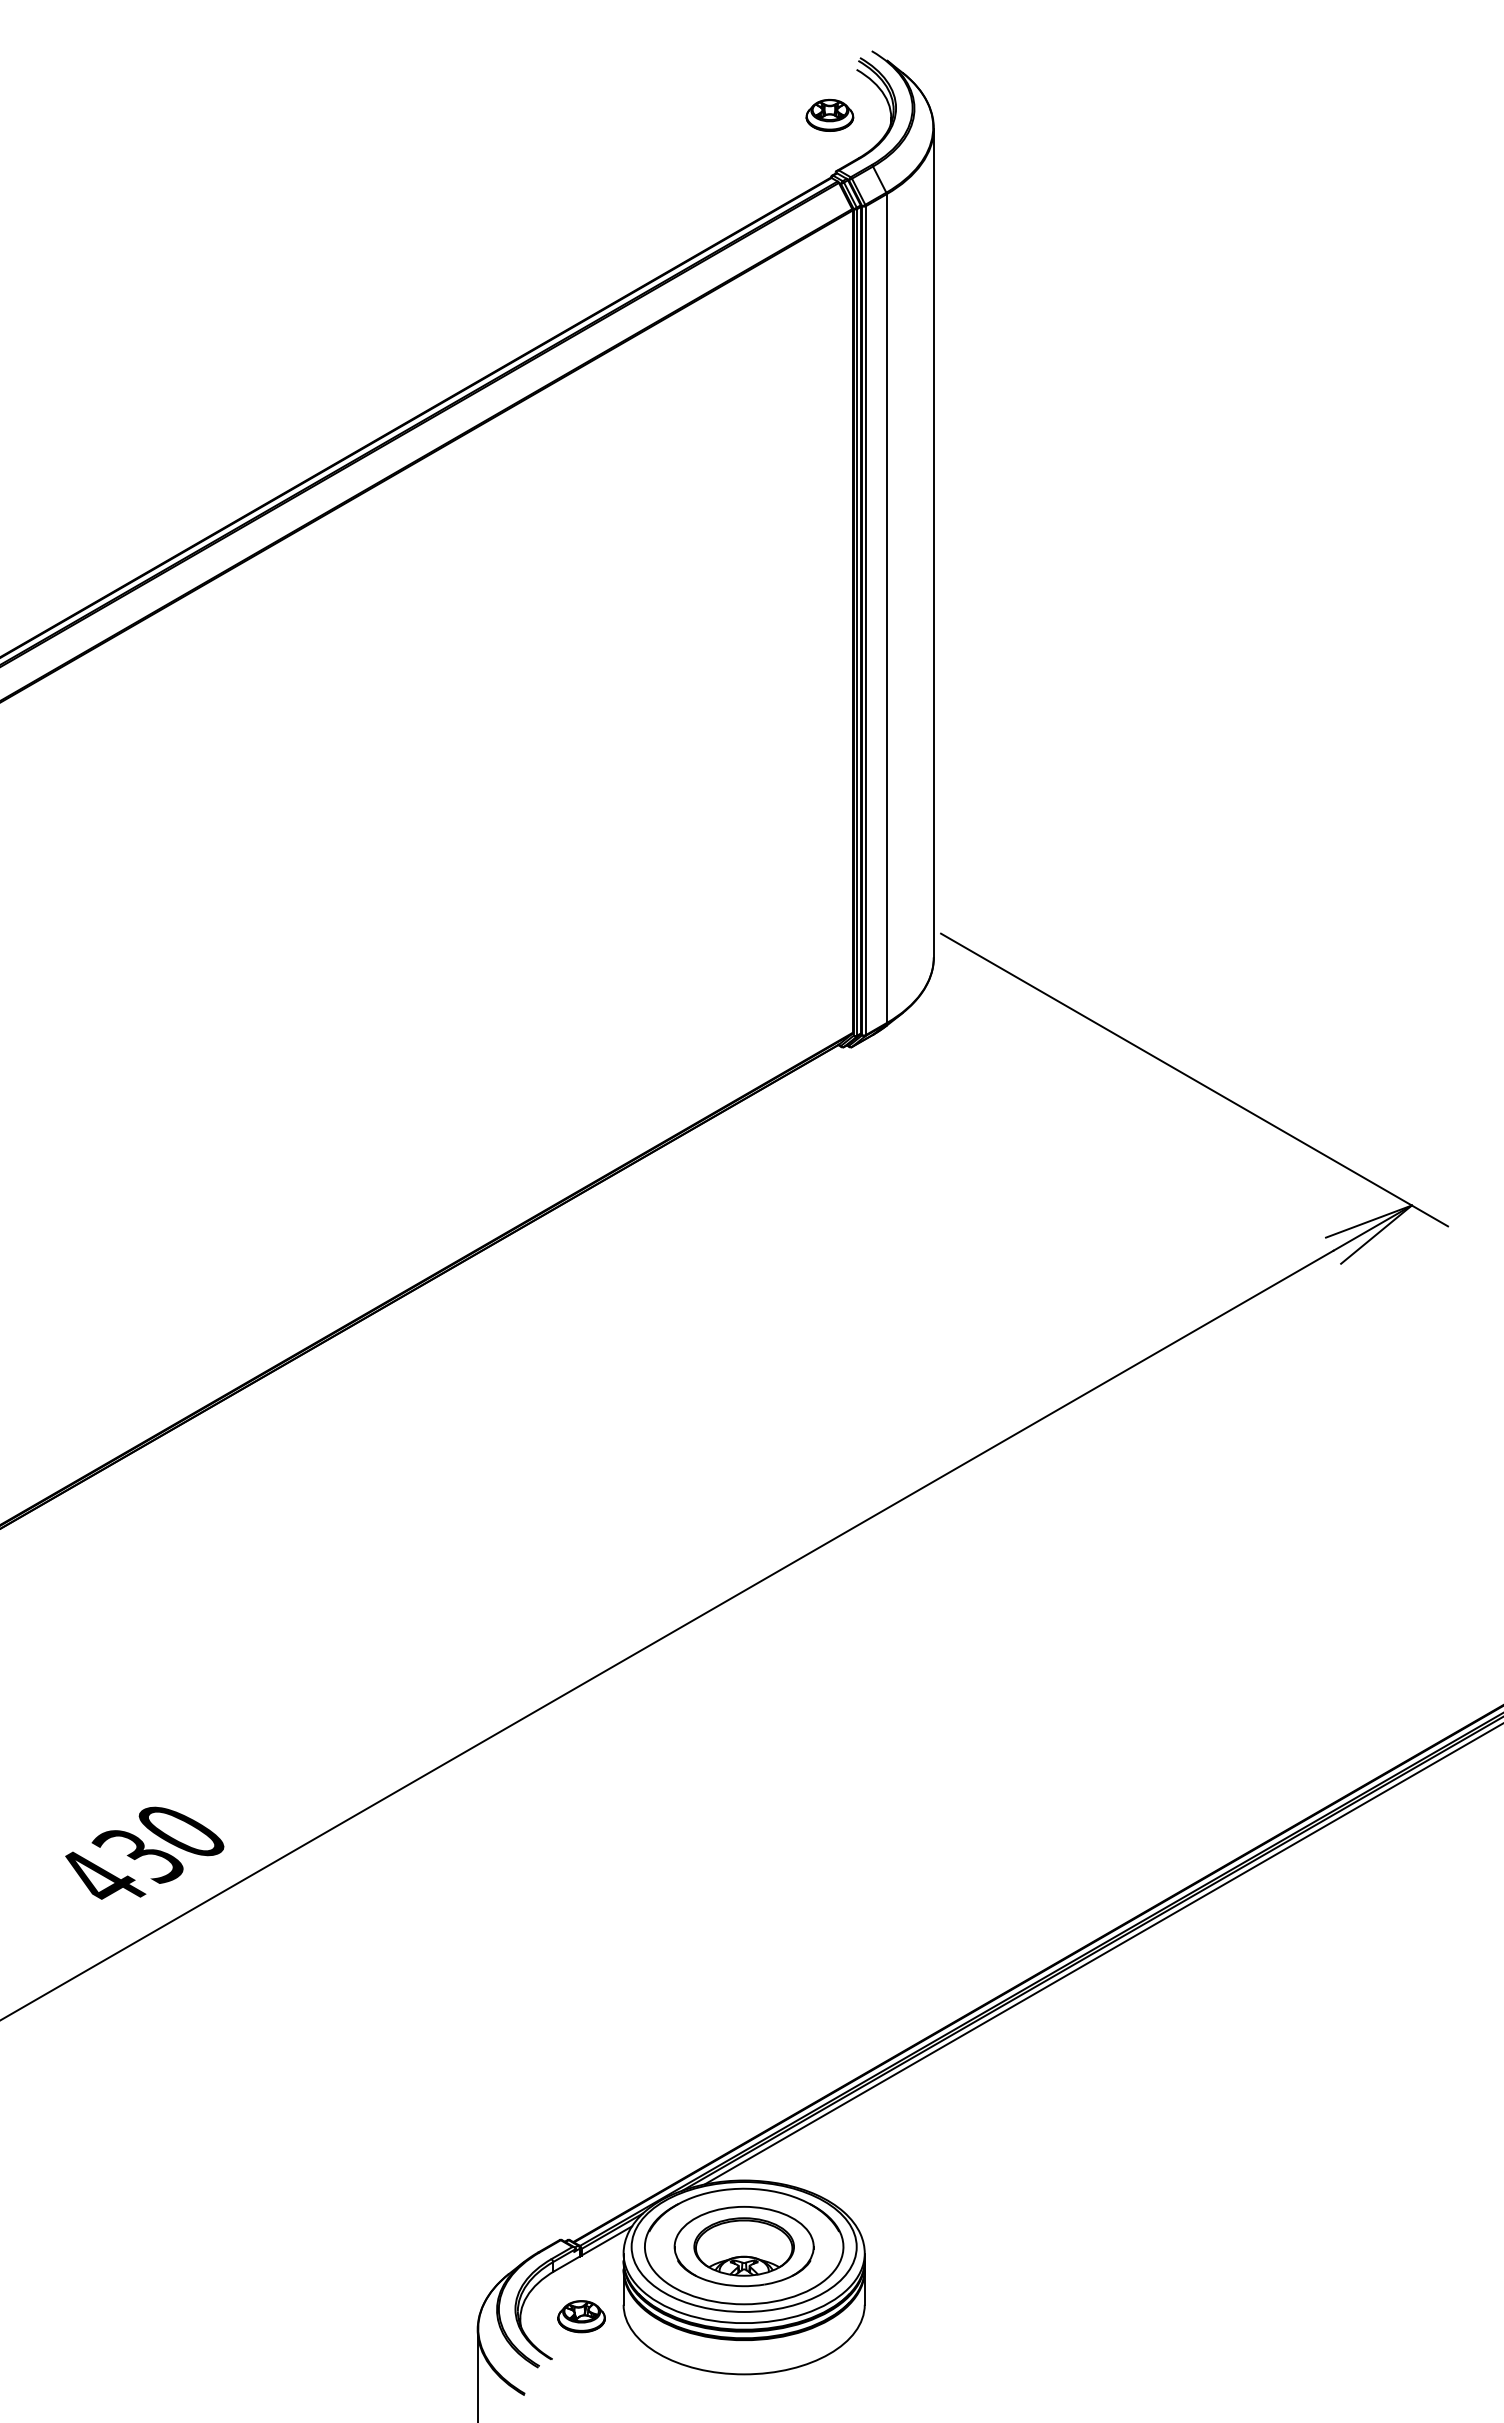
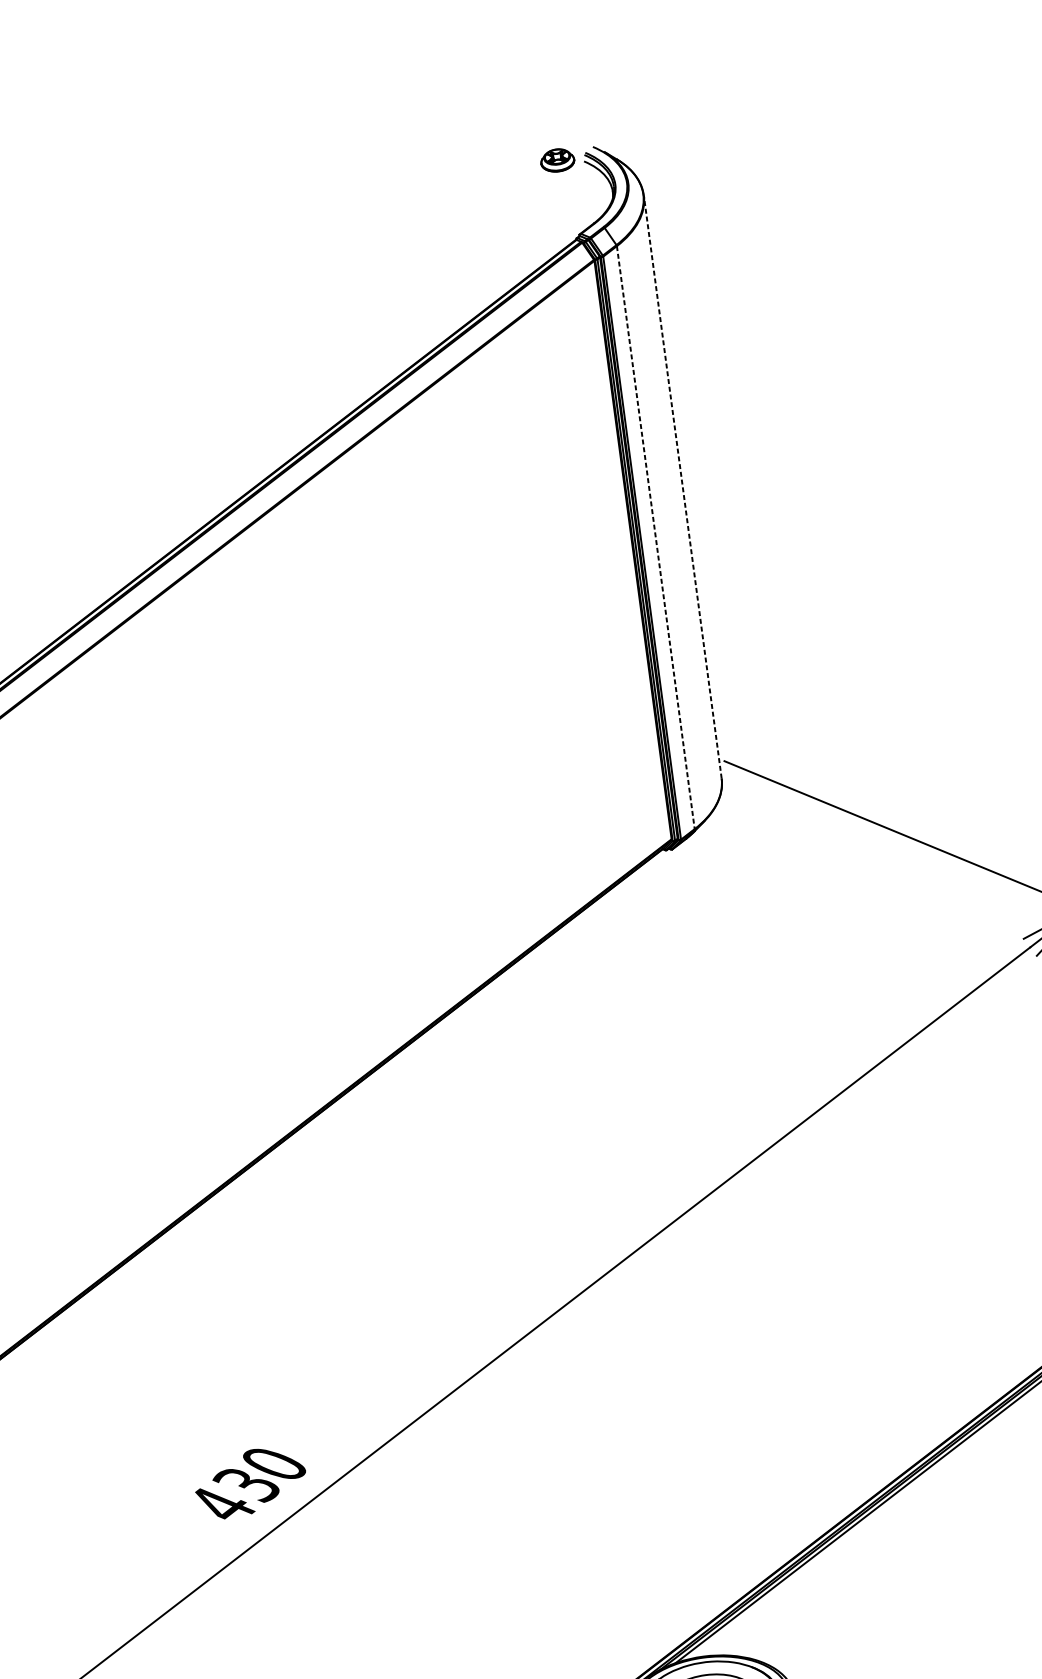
part: (829, 114) -> (557, 159), moved
line: (933, 542) -> (682, 486), solid -> dashed
line: (886, 609) -> (655, 538), solid -> dashed

